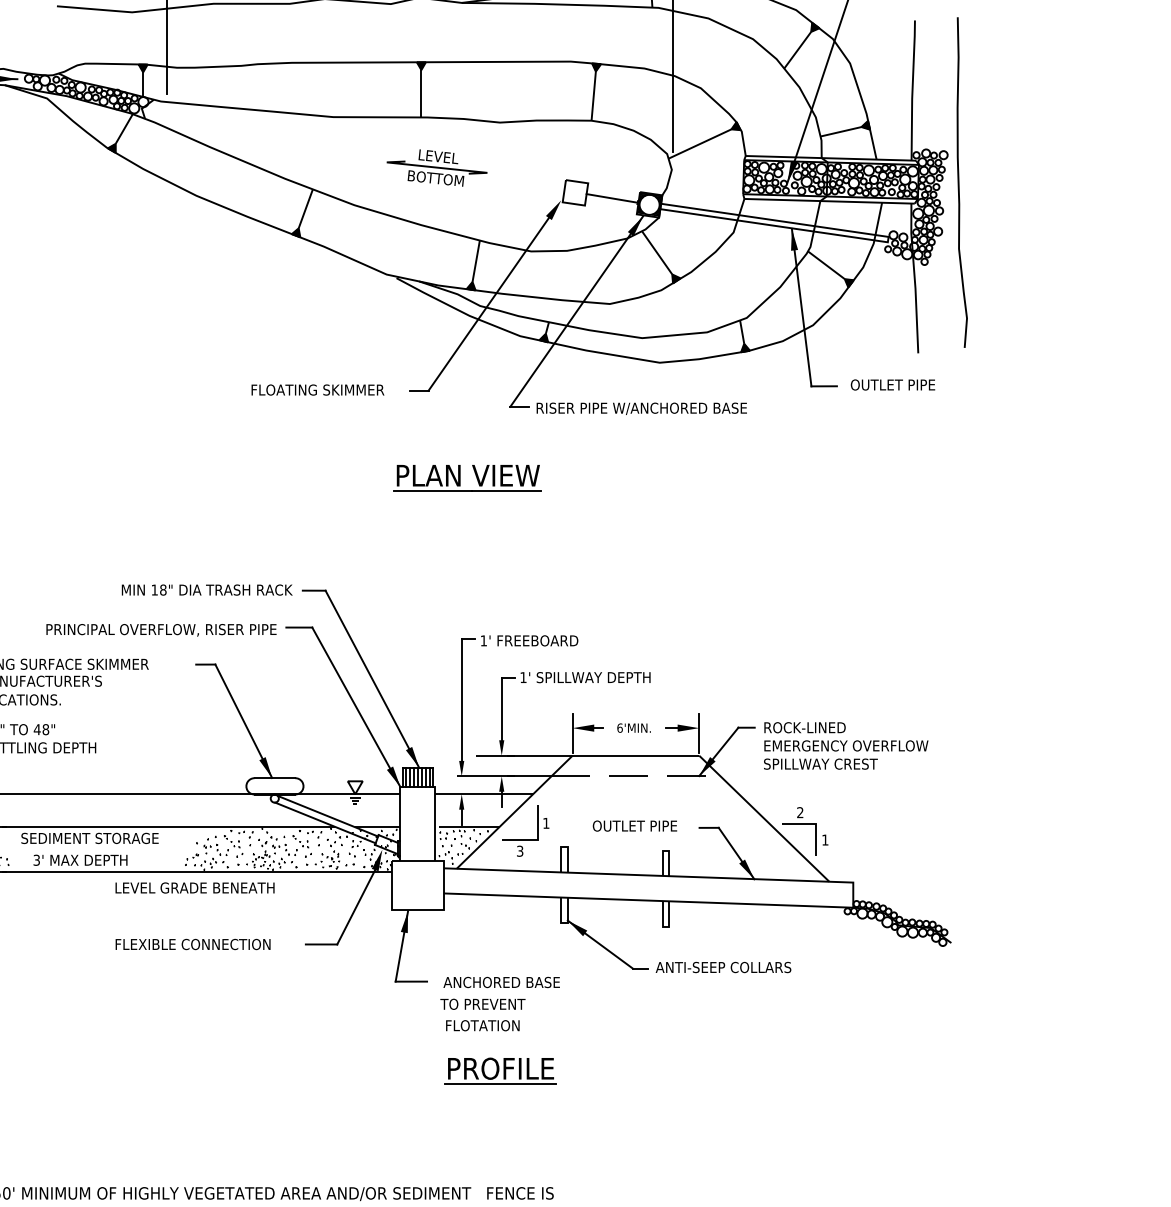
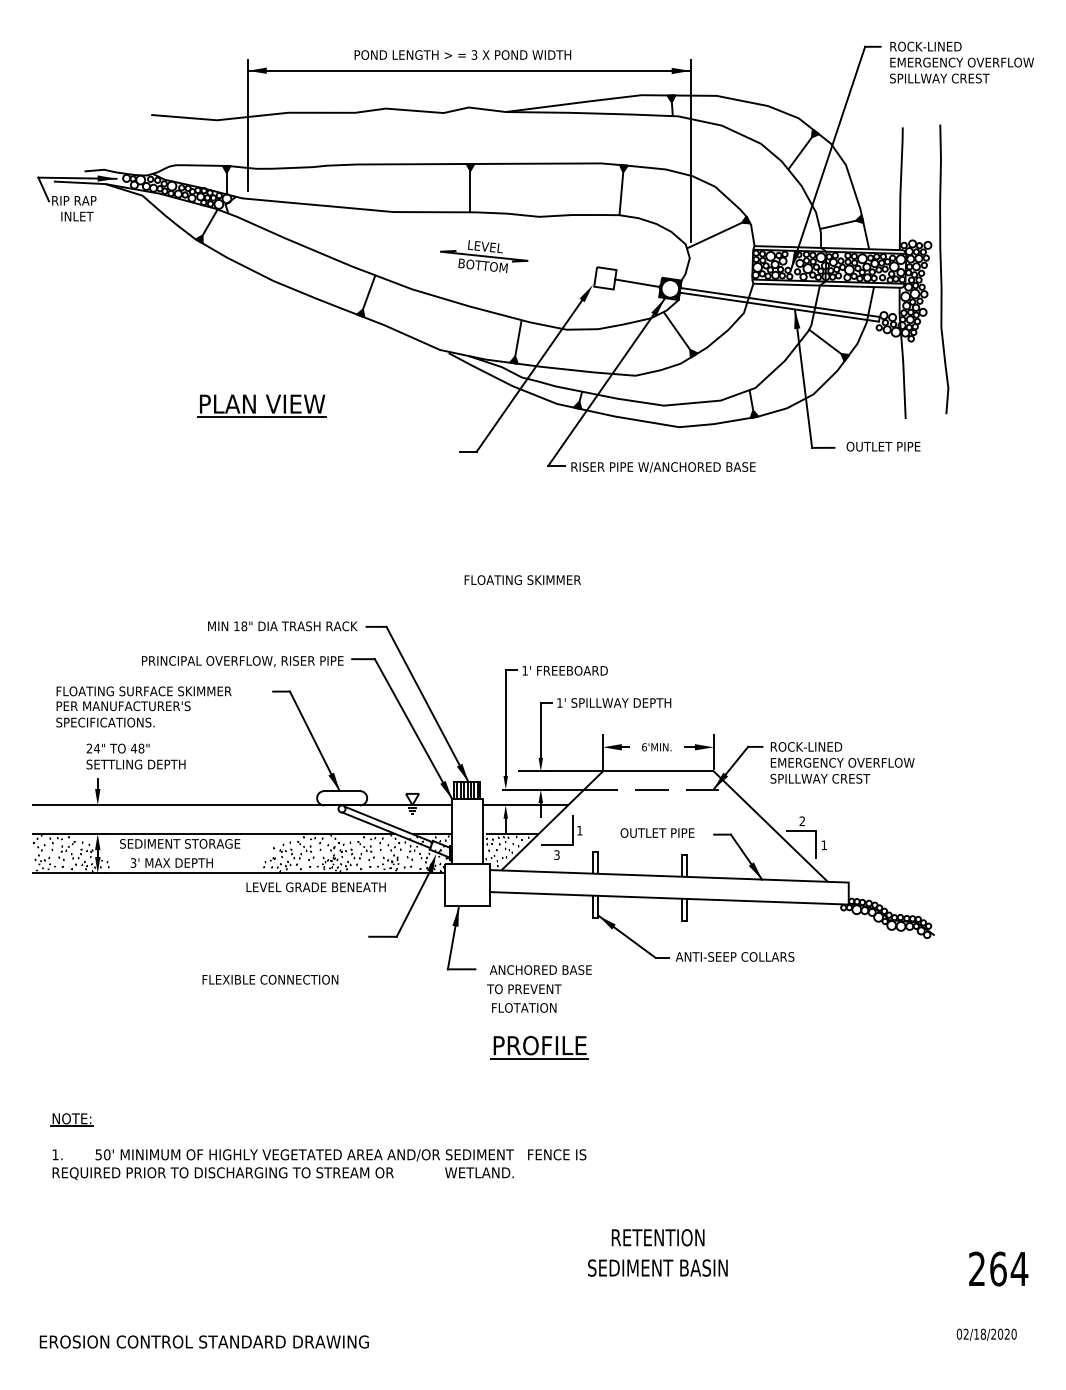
text: (317, 389) -> (522, 579), moved
part: (467, 477) -> (261, 405), moved
text: (194, 888) -> (315, 887), moved
text: (193, 944) -> (270, 979), moved

